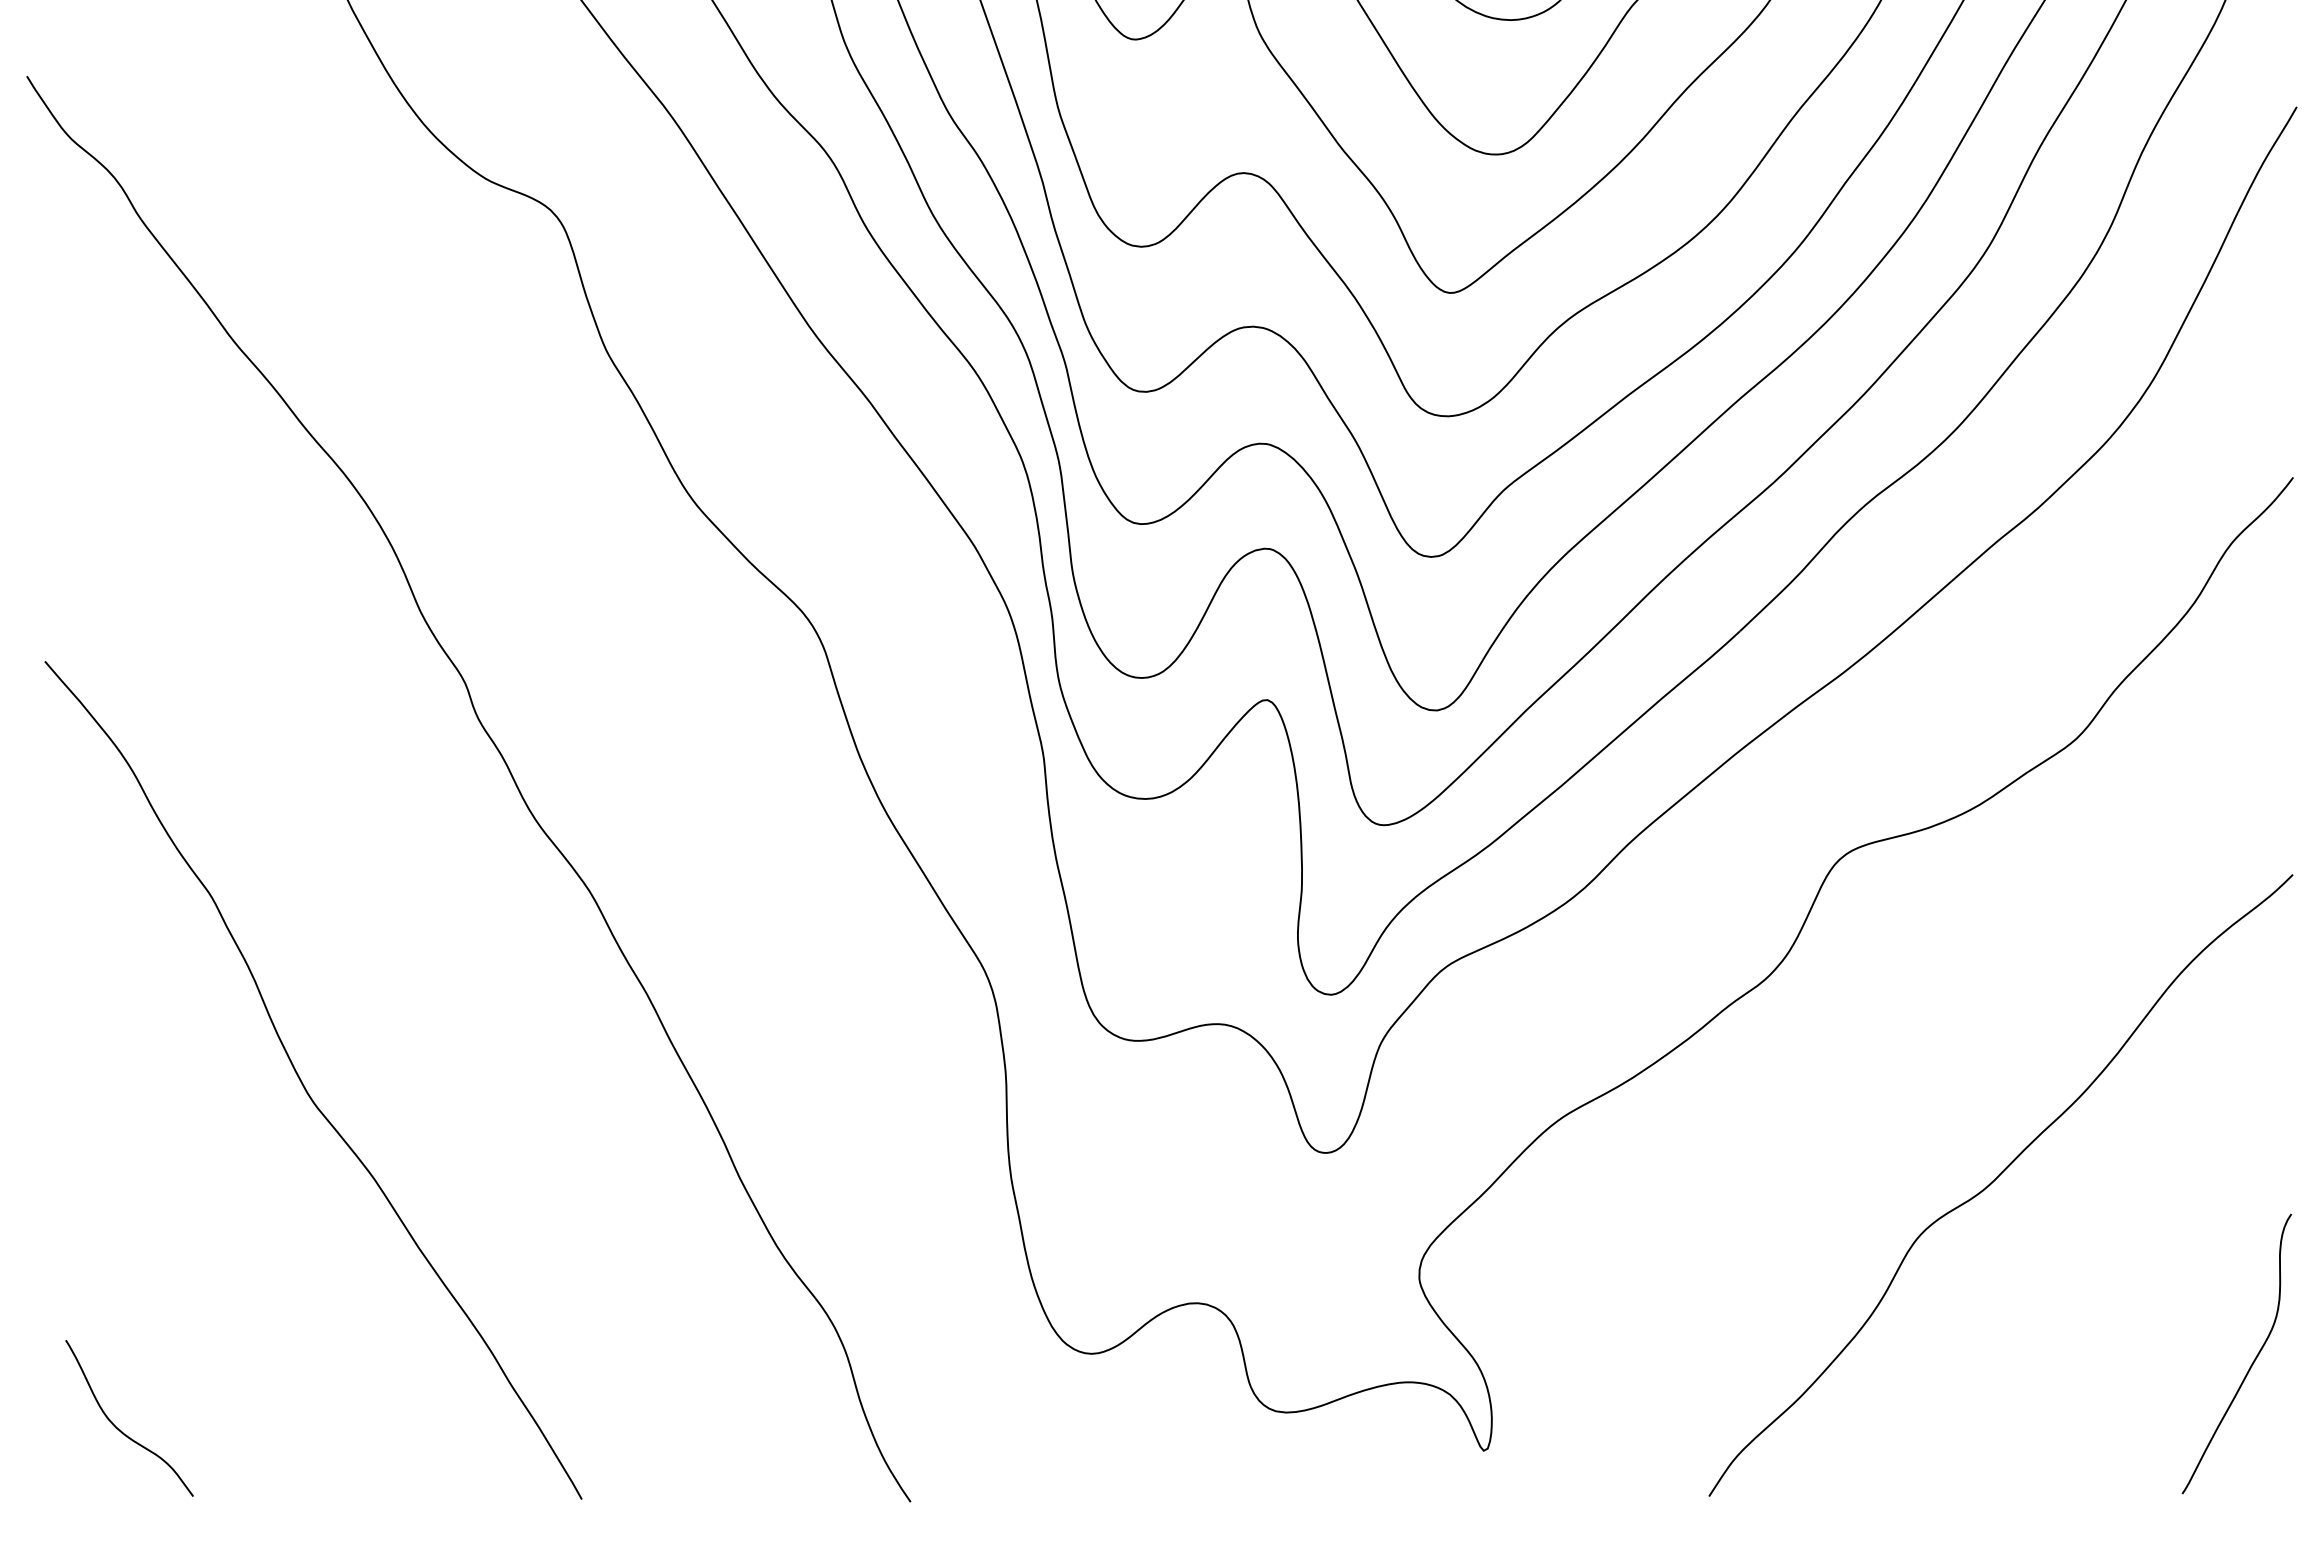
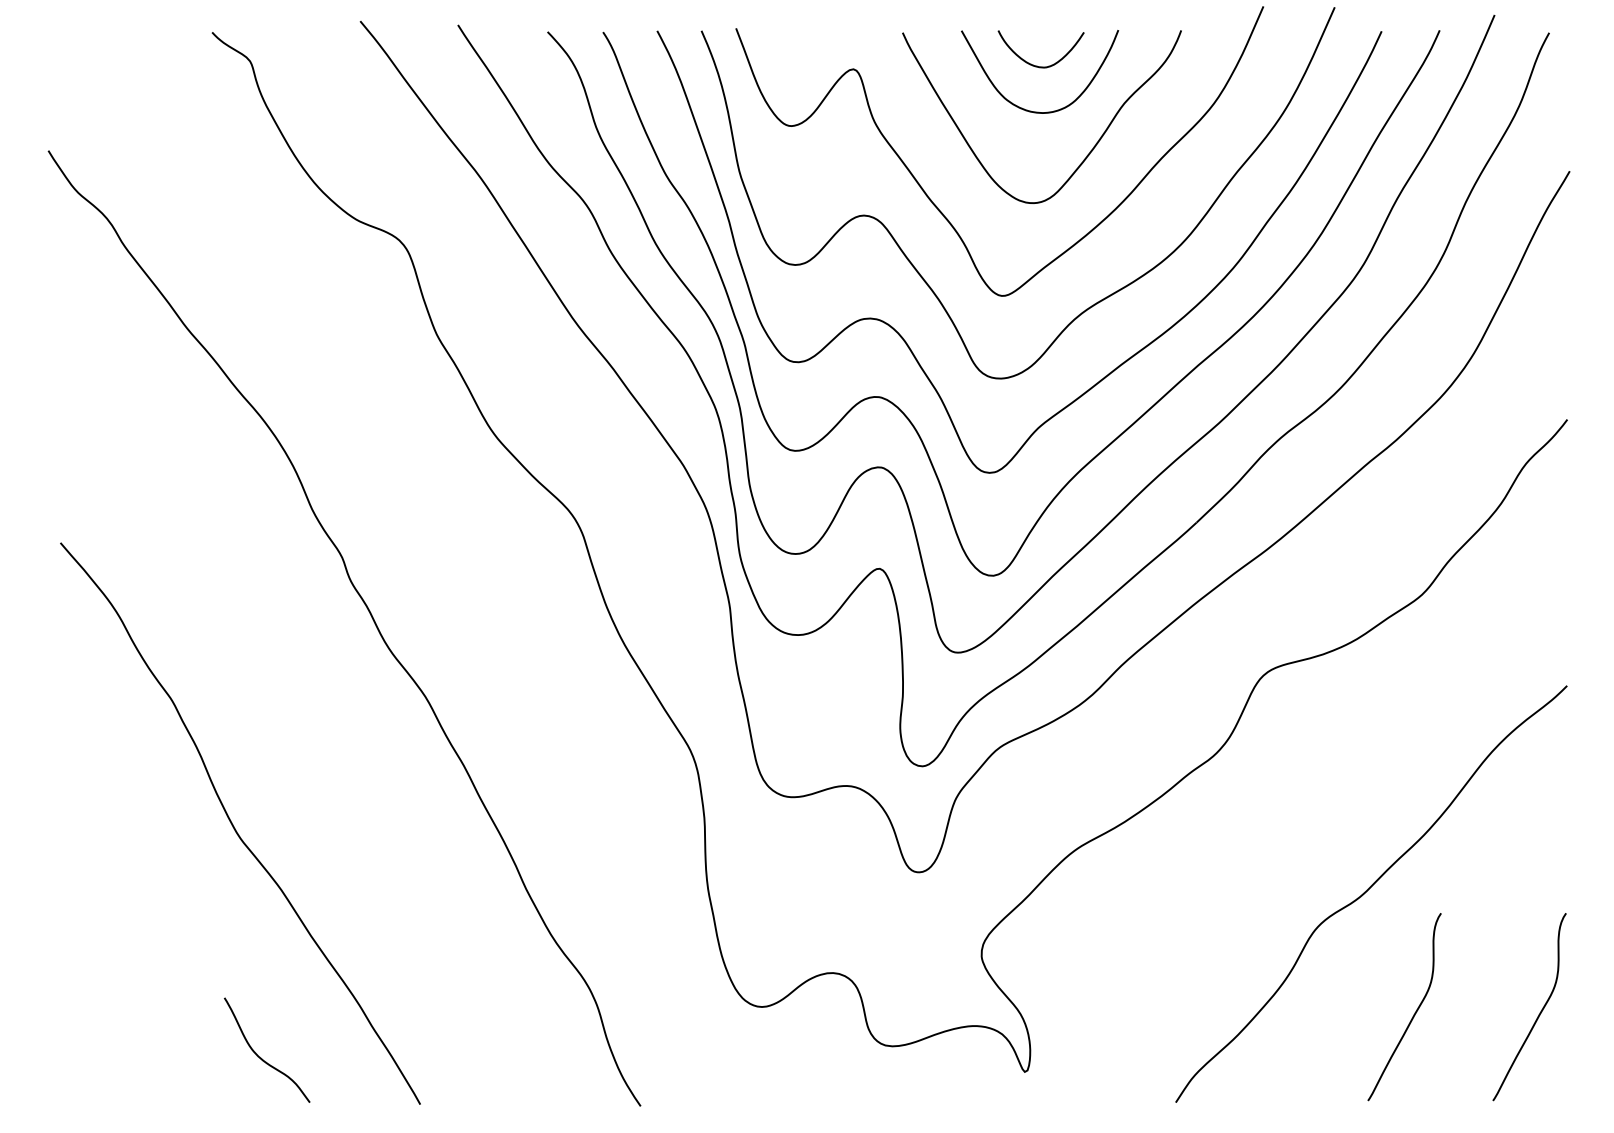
curve: (2065, 1362) -> (1414, 1012), added
curve: (121, 1429) -> (261, 1057), moved

